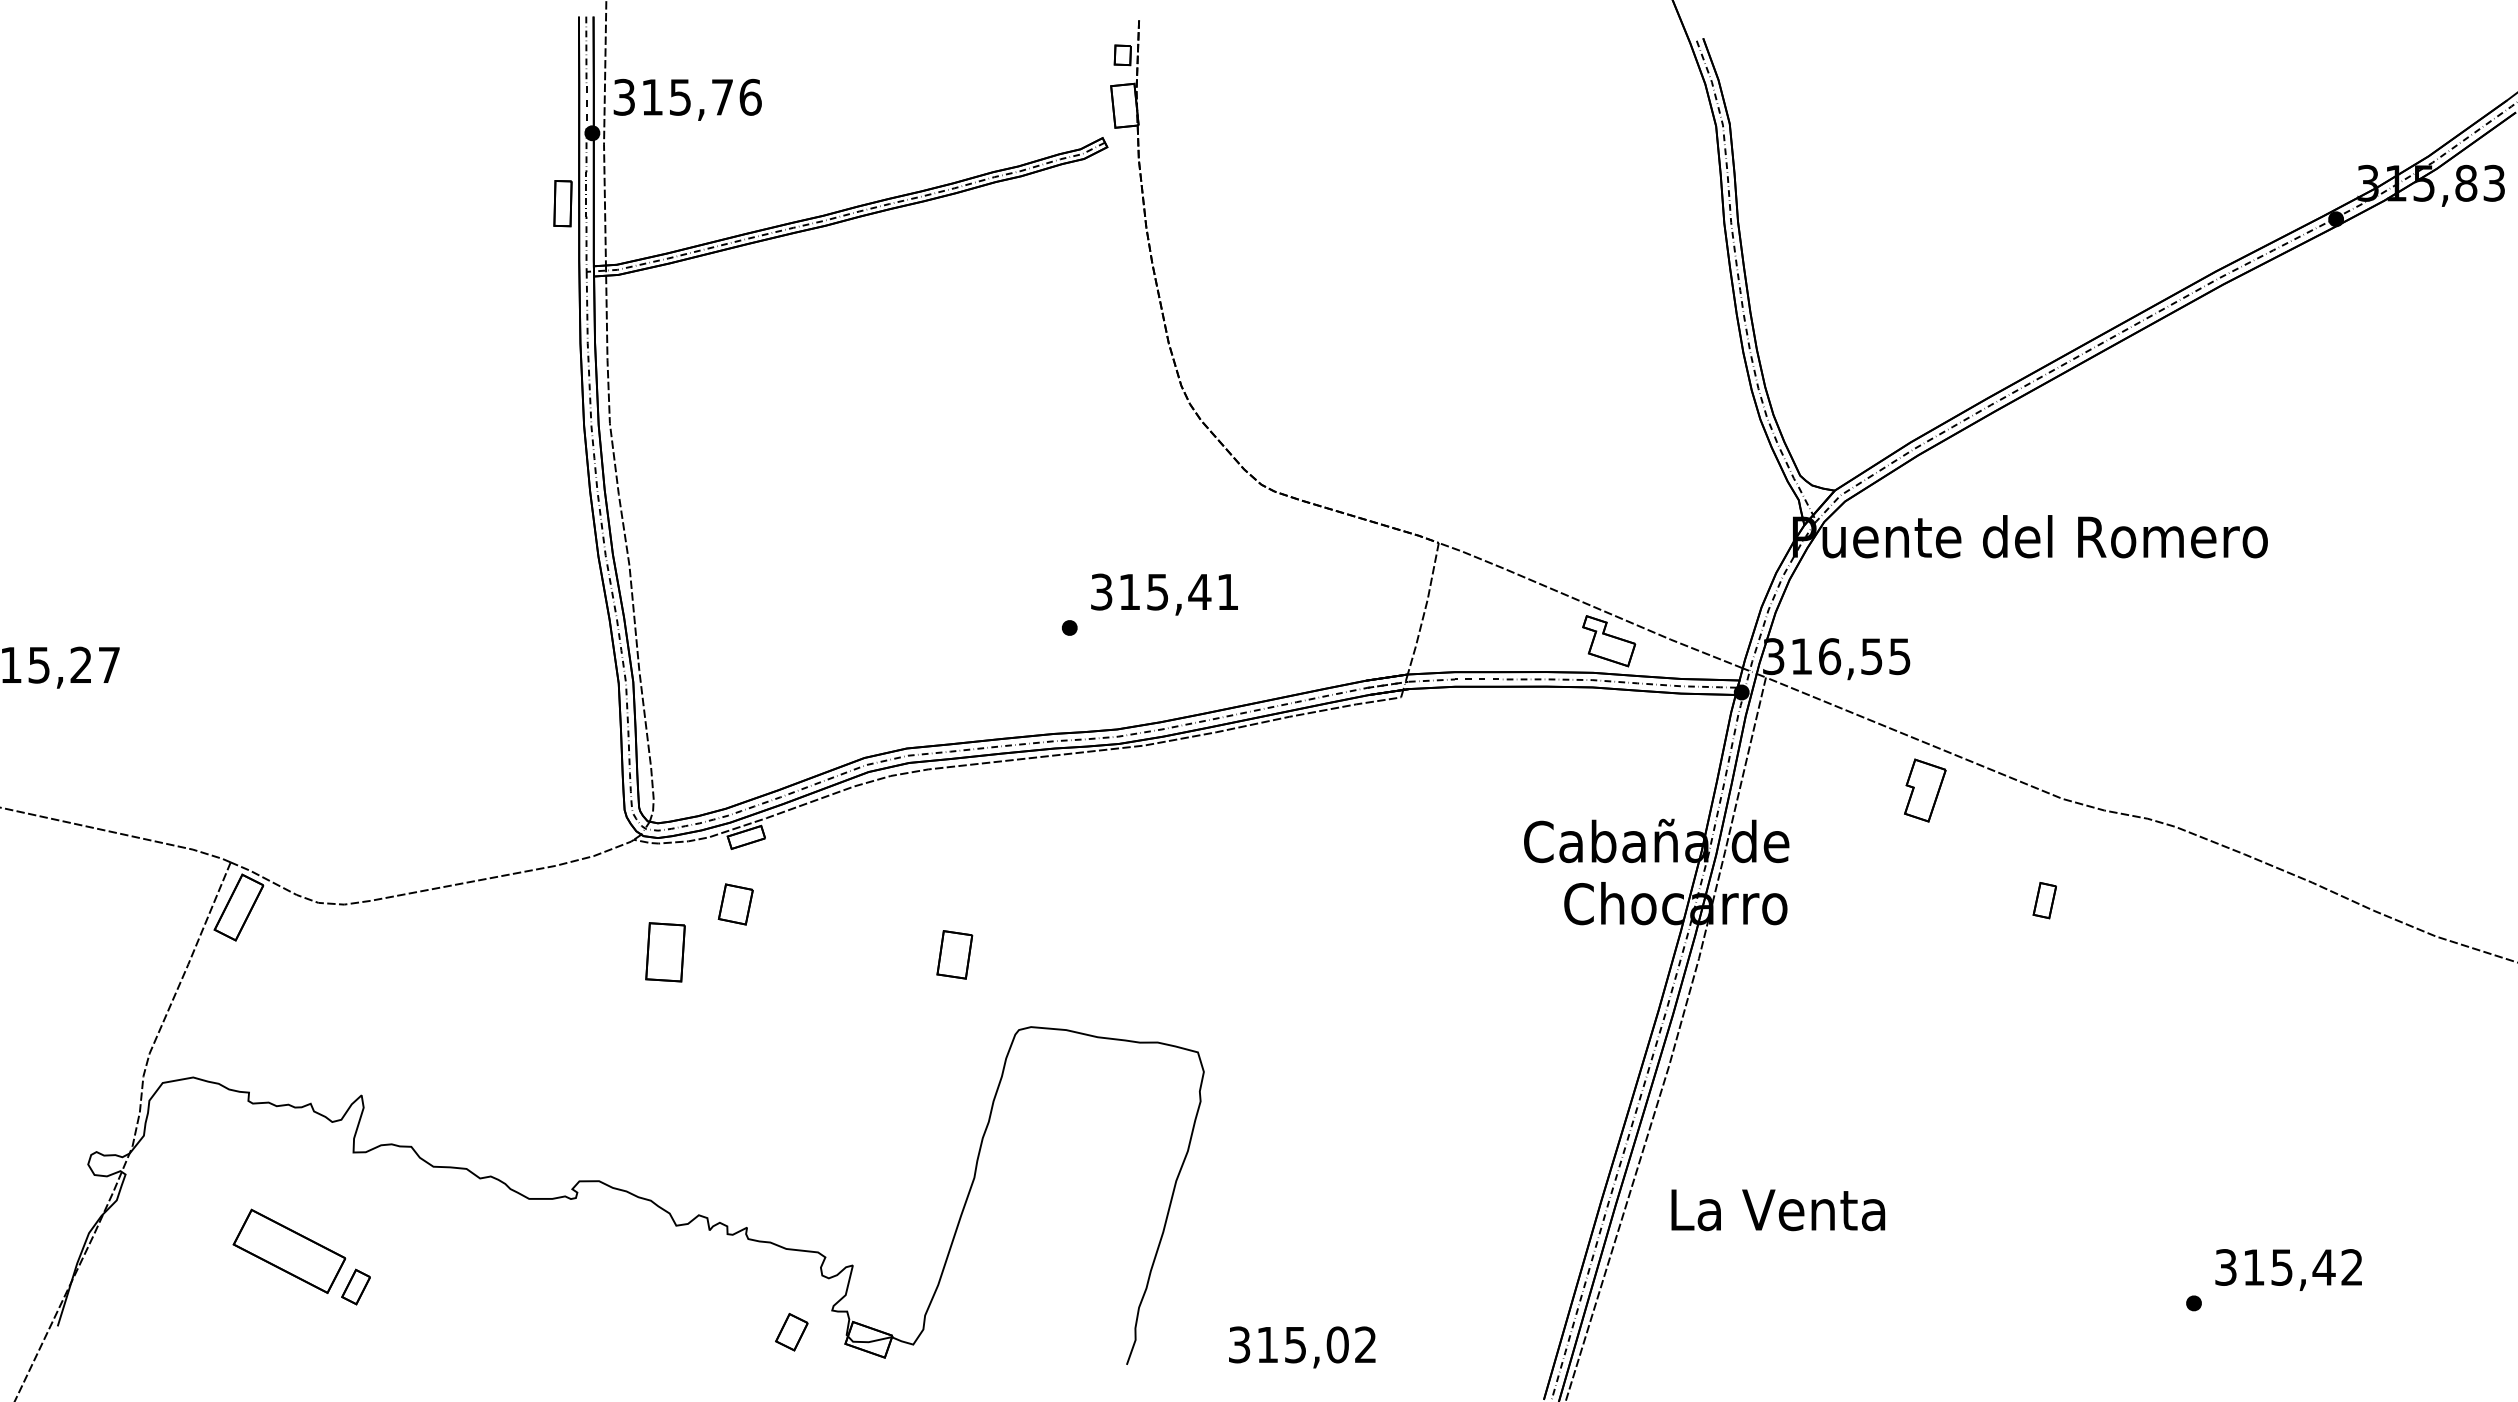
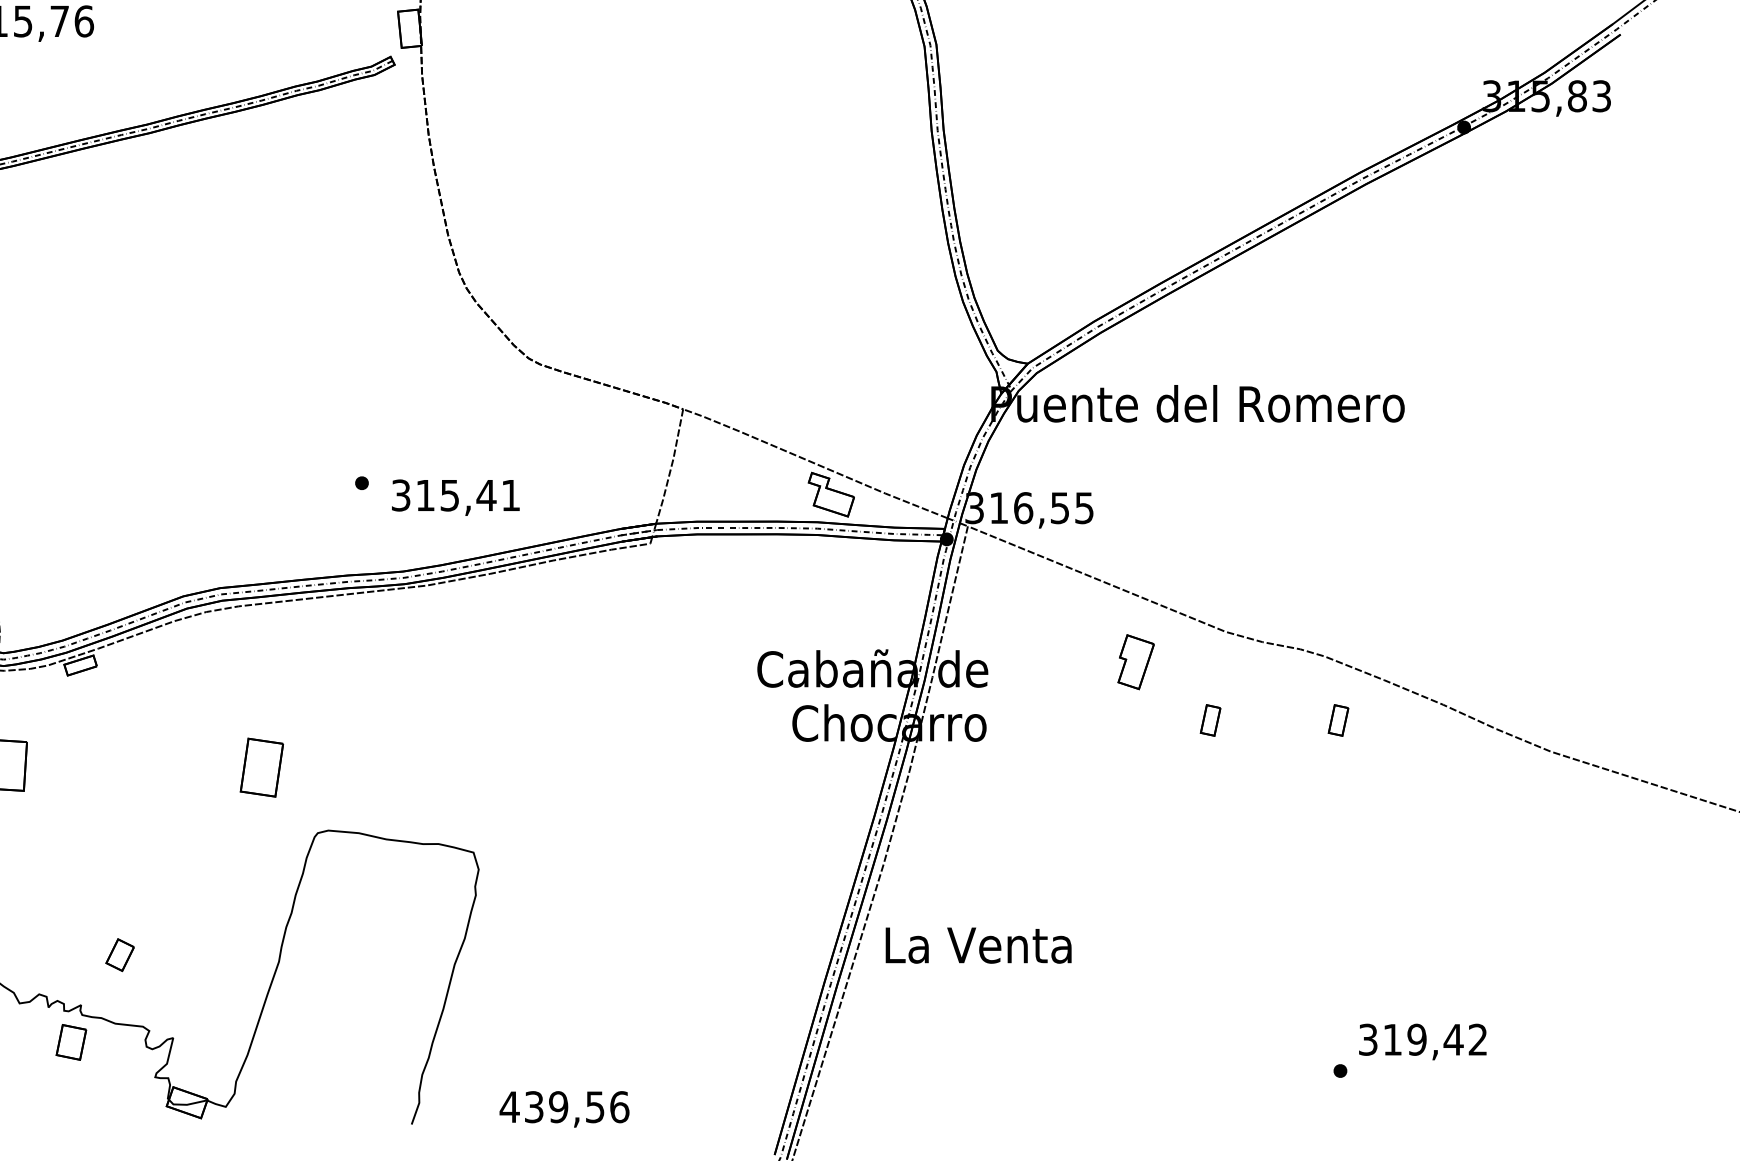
text: (1164, 594) -> (455, 497), moved
part: (1925, 790) -> (1136, 662), moved
part: (2191, 900) -> (1338, 720), added
part: (735, 904) -> (71, 1042), moved
part: (954, 954) -> (261, 767), size x1.4
text: (1778, 1210) -> (978, 945), moved
text: (2282, 1267) -> (1417, 1039), 315,42 -> 319,42
part: (791, 1332) -> (119, 955), moved
text: (1302, 1344) -> (564, 1106), 315,02 -> 439,56

